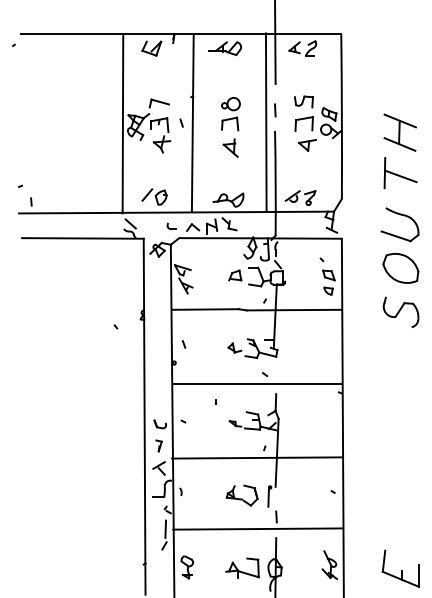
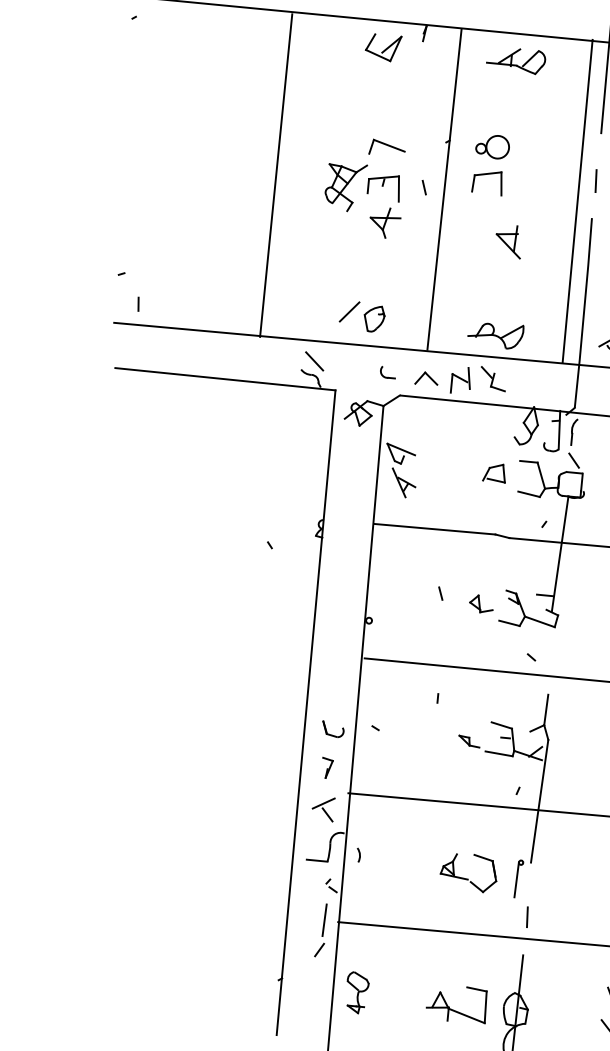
part: (230, 114) -> (490, 165), moved
line: (122, 124) -> (275, 175), moved
line: (183, 344) -> (439, 593), moved

